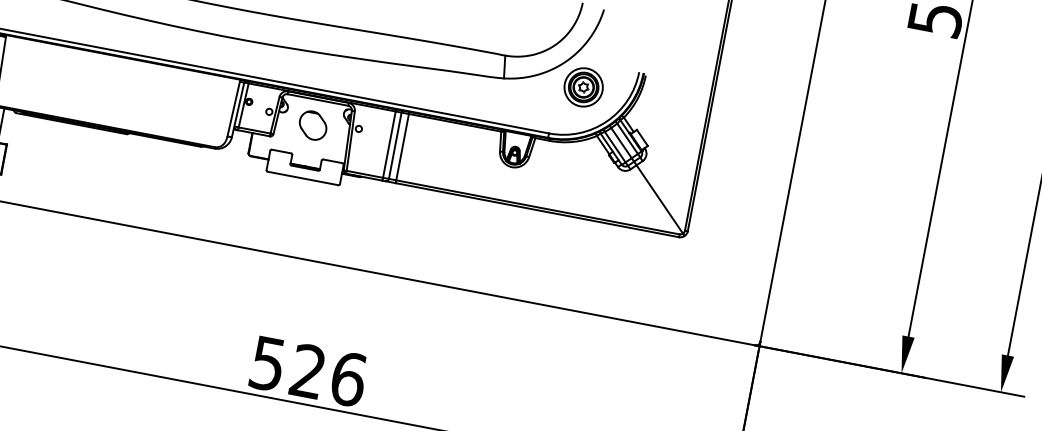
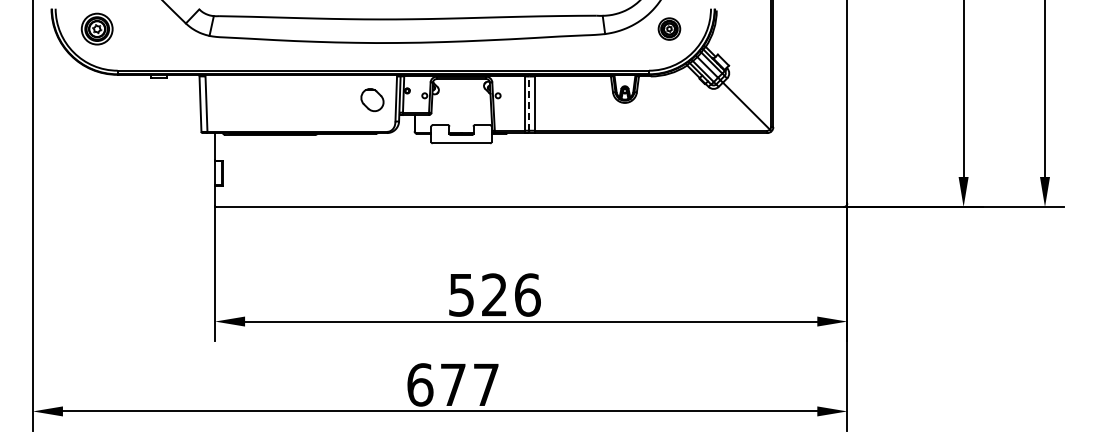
part: (583, 86) -> (669, 28), size x0.7
part: (313, 124) -> (372, 99), moved
line: (395, 145) -> (529, 103), solid -> dashed

